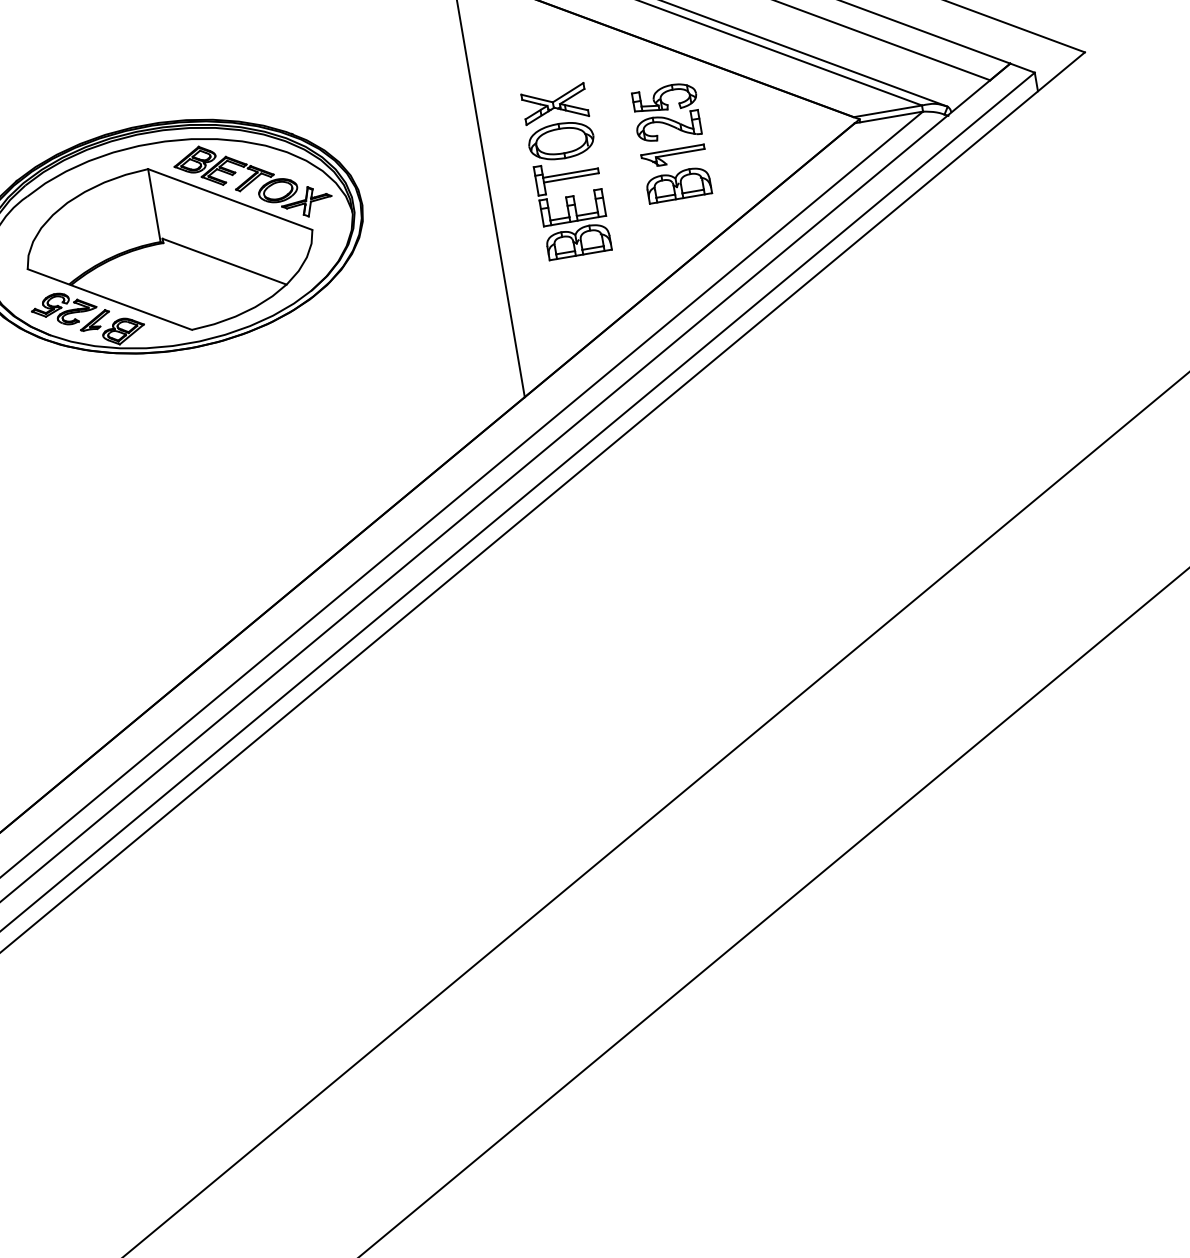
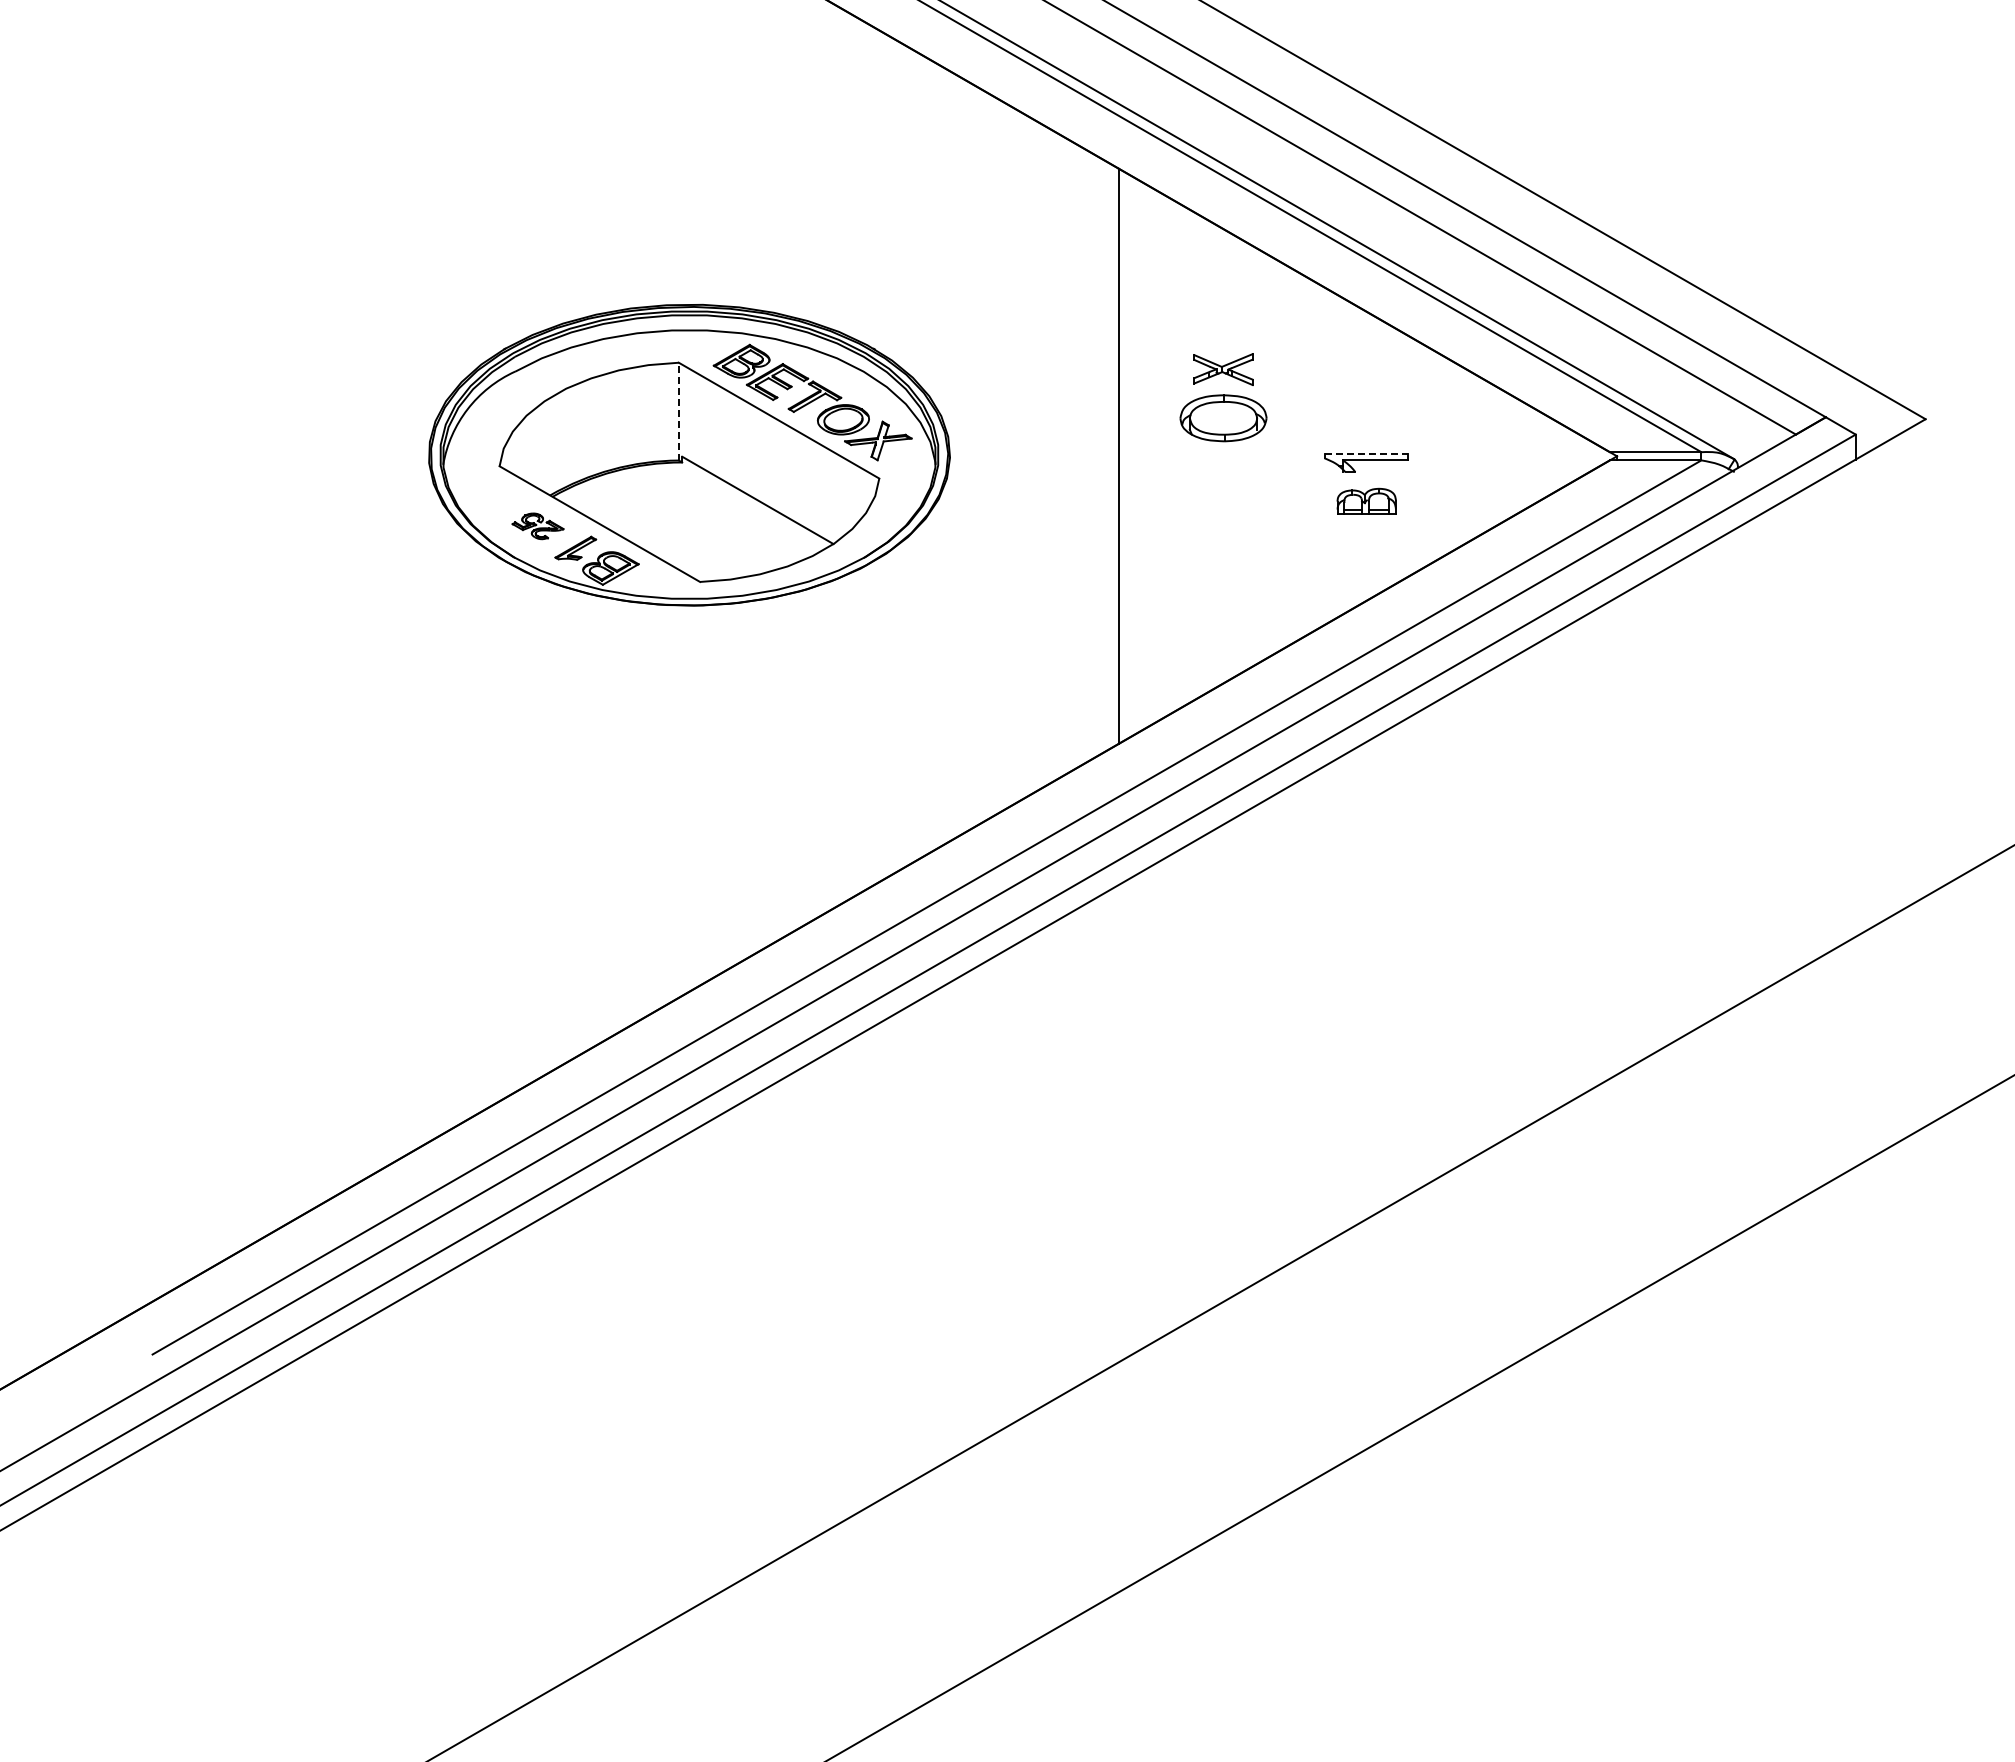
part: (555, 104) -> (1223, 369), size x0.7
part: (666, 112) -> (1366, 404), removed
line: (672, 149) -> (1366, 454), solid -> dashed
part: (678, 184) -> (1366, 501), size x0.7
line: (154, 205) -> (678, 411), solid -> dashed
part: (572, 208) -> (1223, 508), removed
part: (63, 309) -> (537, 526), size x0.6

